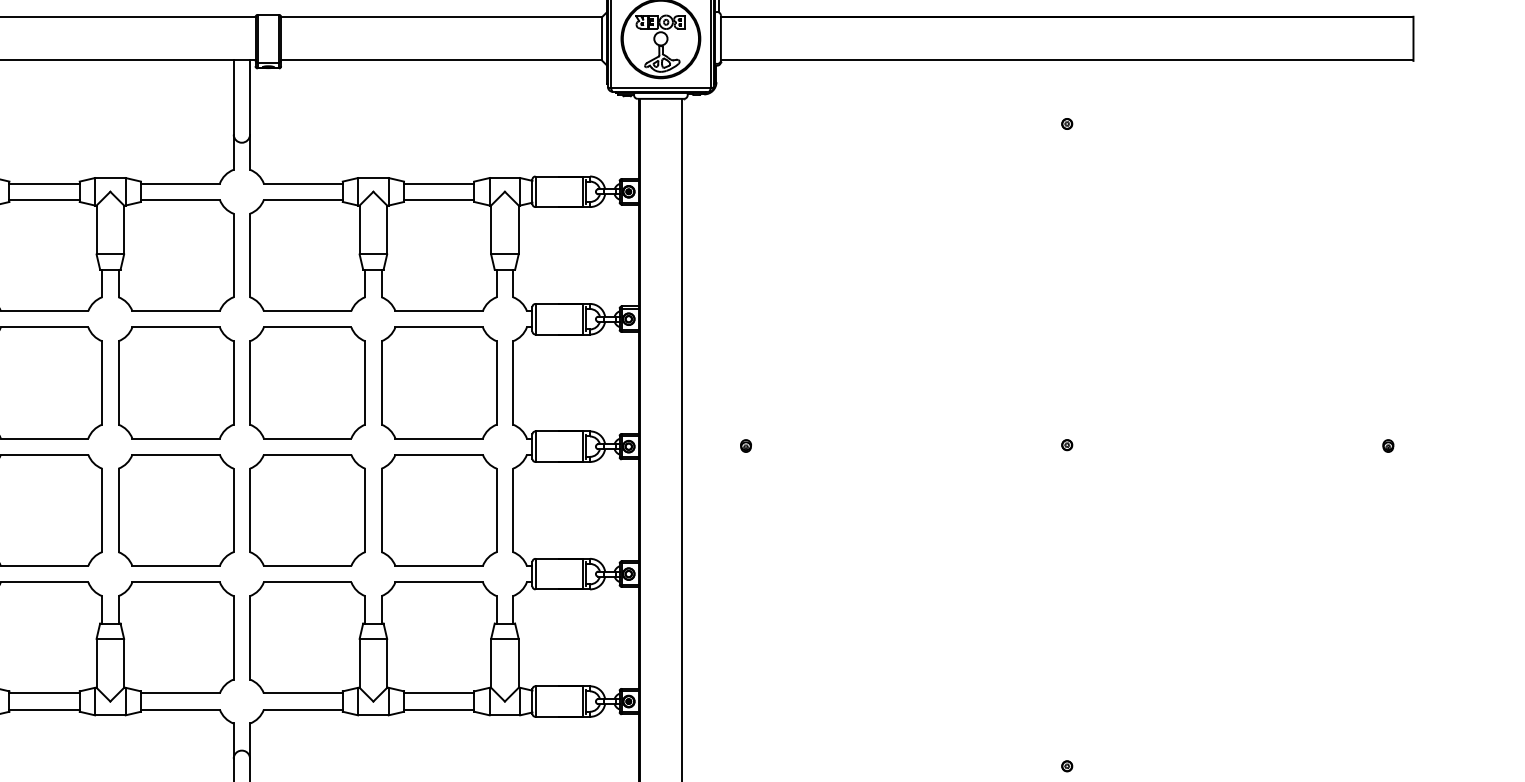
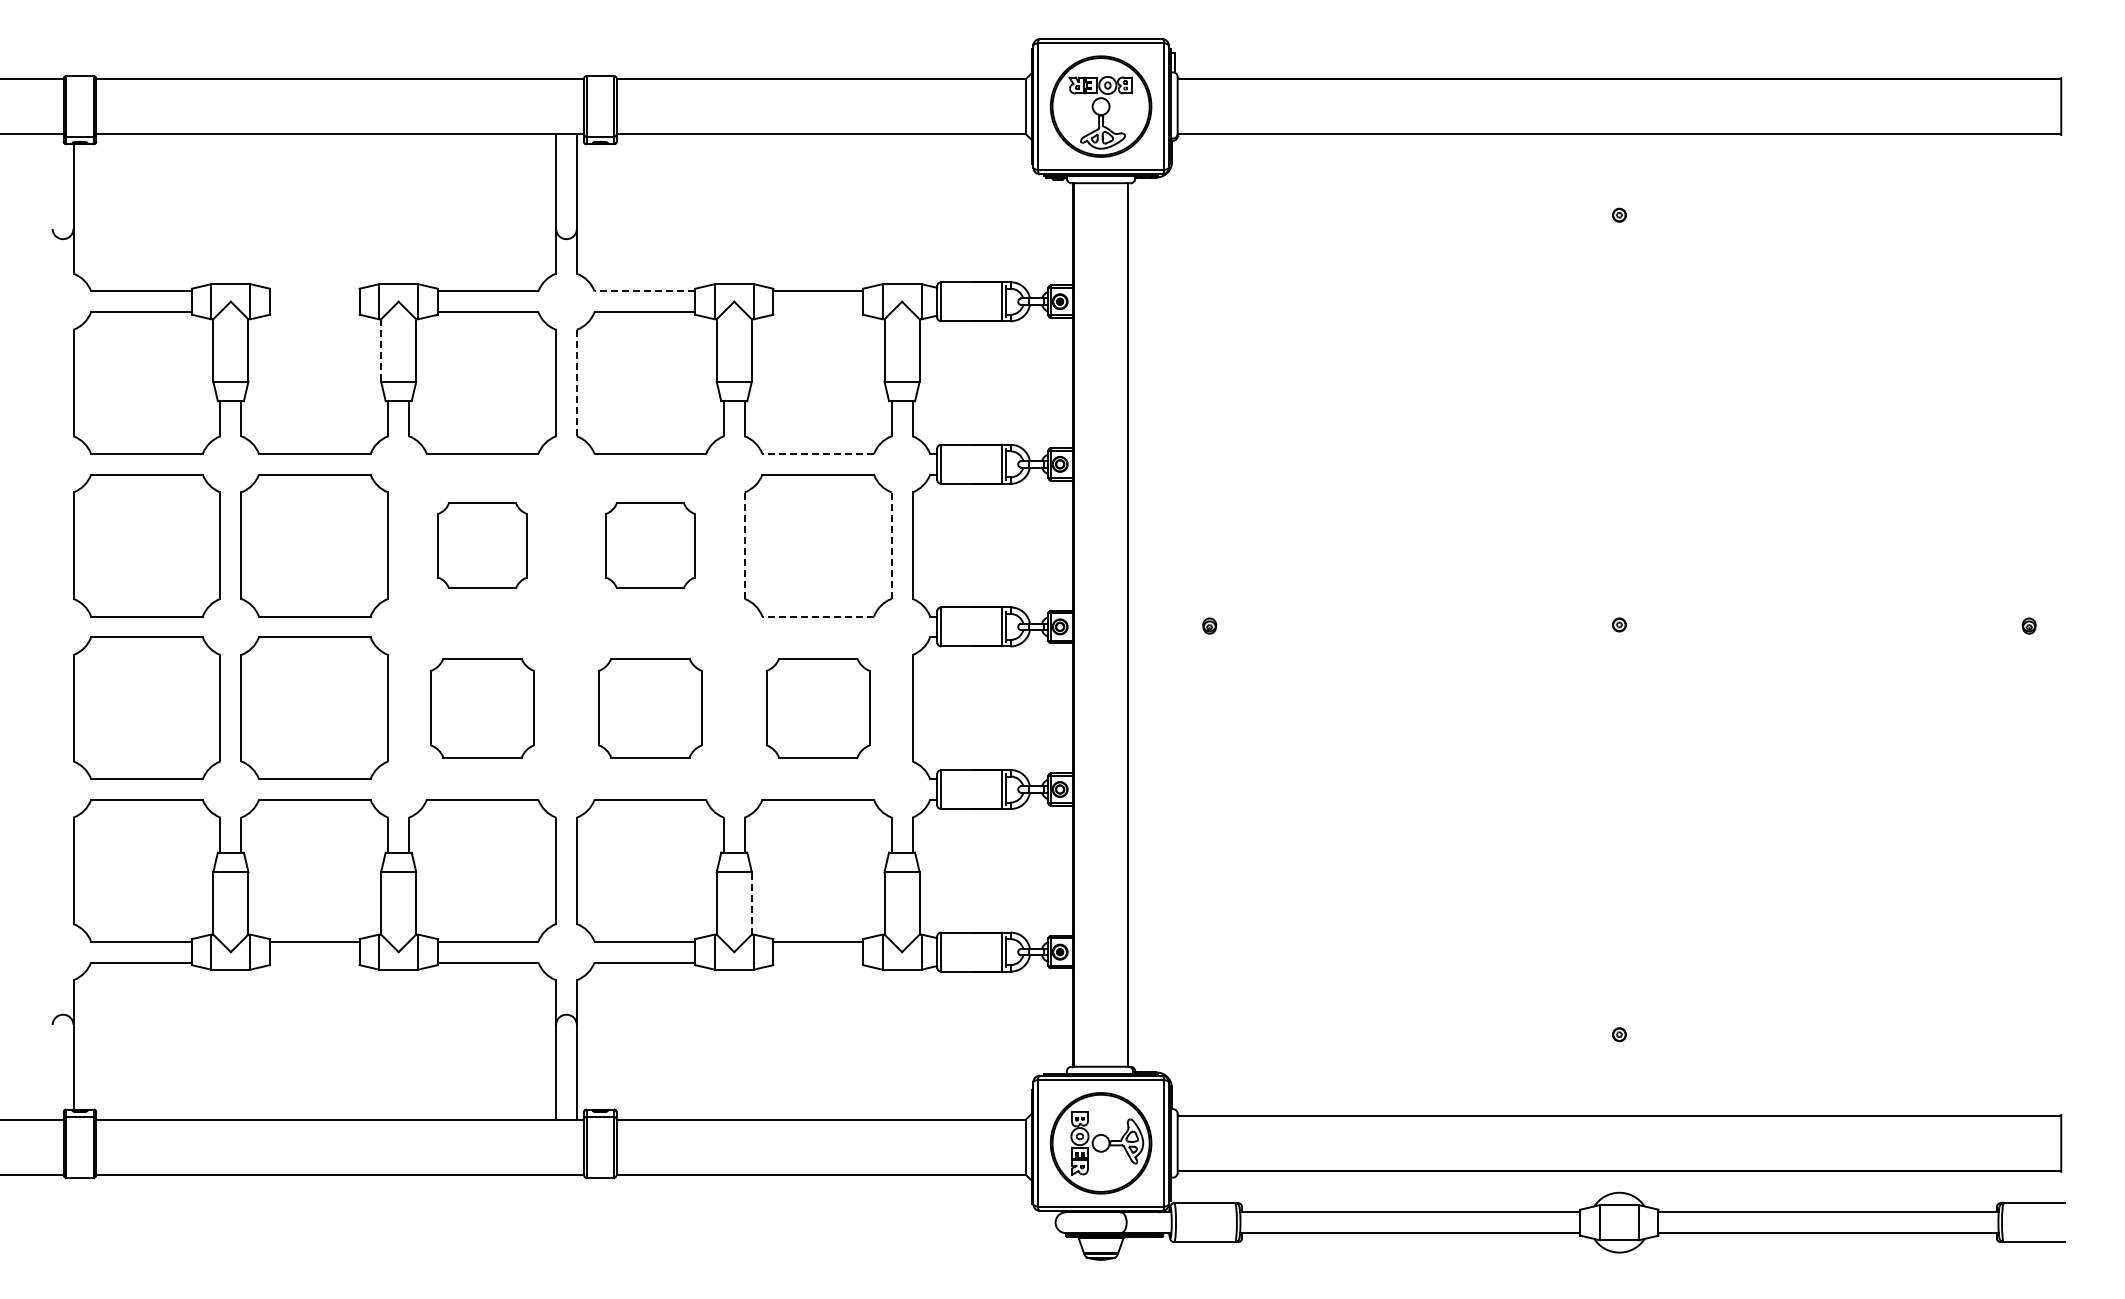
line: (44, 183) -> (314, 291), removed
line: (303, 183) -> (644, 291), solid -> dashed
line: (44, 200) -> (314, 312), removed
line: (439, 200) -> (818, 312), removed
line: (96, 230) -> (381, 351), solid -> dashed
line: (249, 255) -> (576, 382), solid -> dashed
line: (439, 310) -> (818, 453), solid -> dashed
part: (176, 382) -> (482, 545), size x0.6
part: (307, 382) -> (650, 545), size x0.6
line: (381, 382) -> (744, 545), solid -> dashed
line: (496, 382) -> (891, 545), solid -> dashed
line: (439, 438) -> (818, 616), solid -> dashed
part: (176, 509) -> (482, 707), size x0.7
part: (307, 509) -> (650, 707), size x0.7
part: (439, 509) -> (818, 707), size x0.7
line: (386, 662) -> (751, 902), solid -> dashed
line: (44, 709) -> (314, 962), removed
line: (439, 709) -> (818, 962), removed

